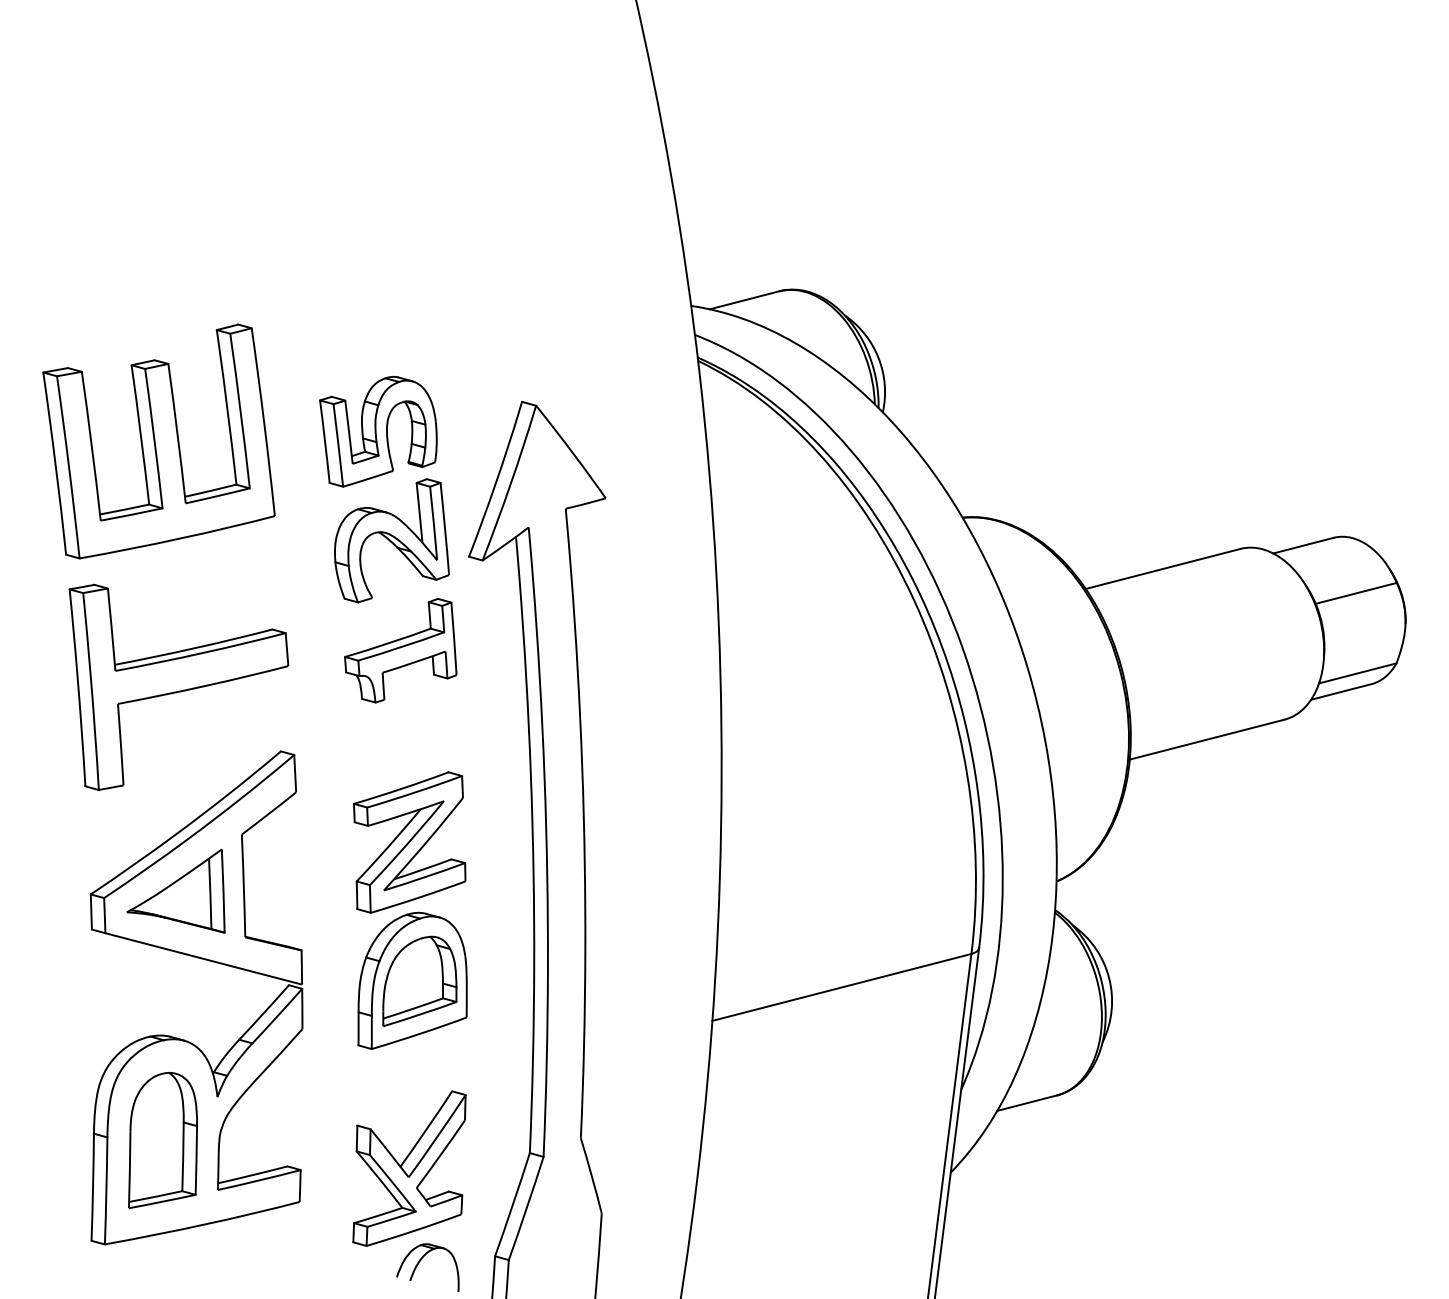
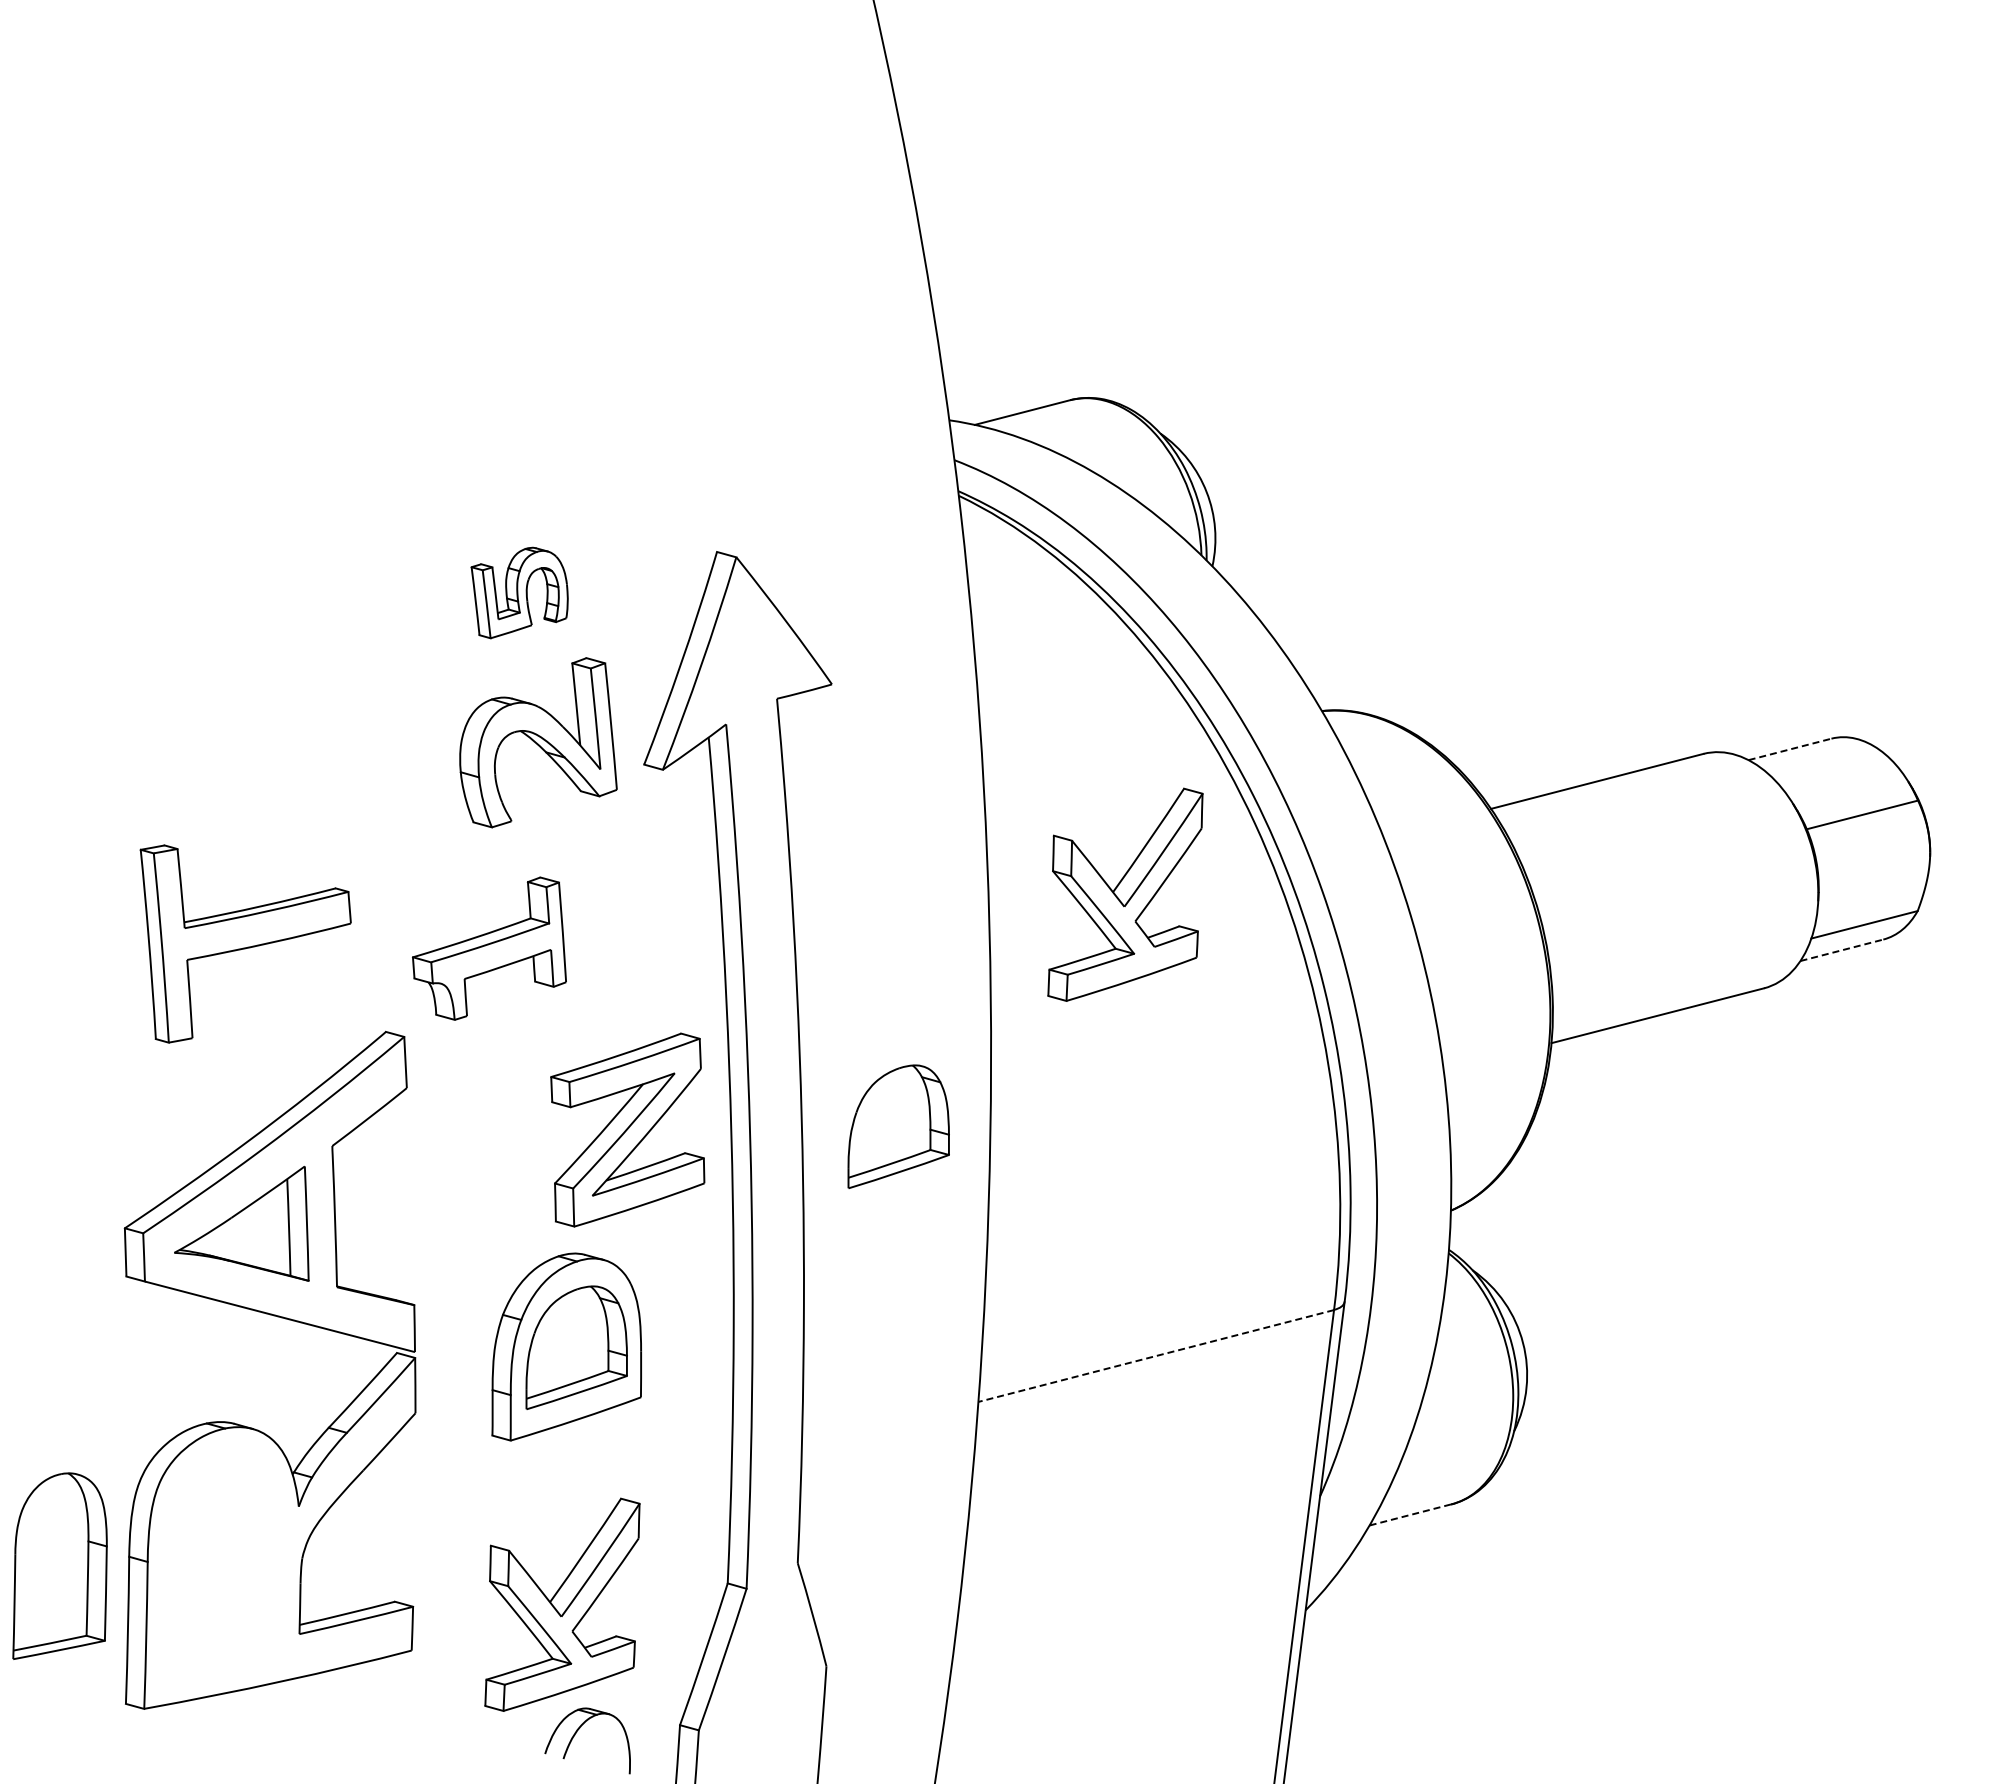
part: (378, 431) -> (519, 592), size x0.6
part: (158, 440) -> (218, 605), removed
line: (1303, 545) -> (1790, 749), solid -> dashed
part: (400, 650) -> (489, 948), moved
part: (819, 651) -> (1125, 894), added
part: (178, 687) -> (245, 943), size x0.7
line: (1341, 692) -> (1841, 950), solid -> dashed
part: (654, 820) -> (898, 1126), added
part: (409, 842) -> (627, 1129), moved
line: (842, 987) -> (1156, 1355), solid -> dashed
line: (1027, 1102) -> (1410, 1514), solid -> dashed
part: (162, 1140) -> (59, 1565), moved

